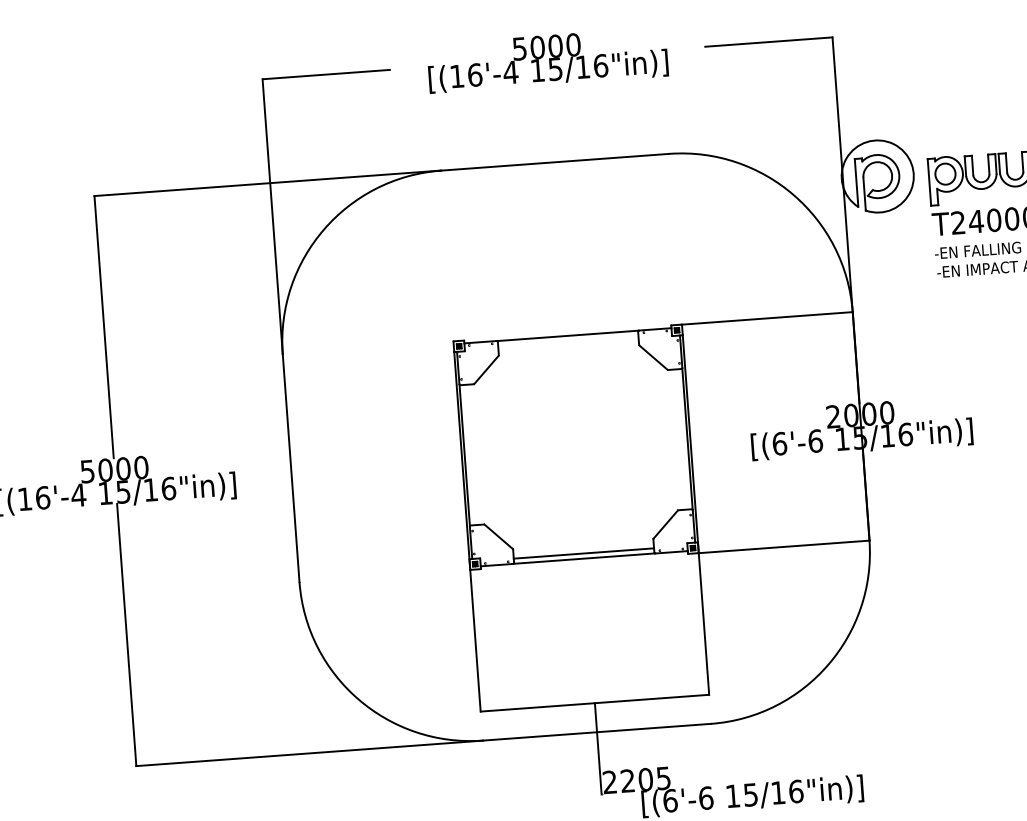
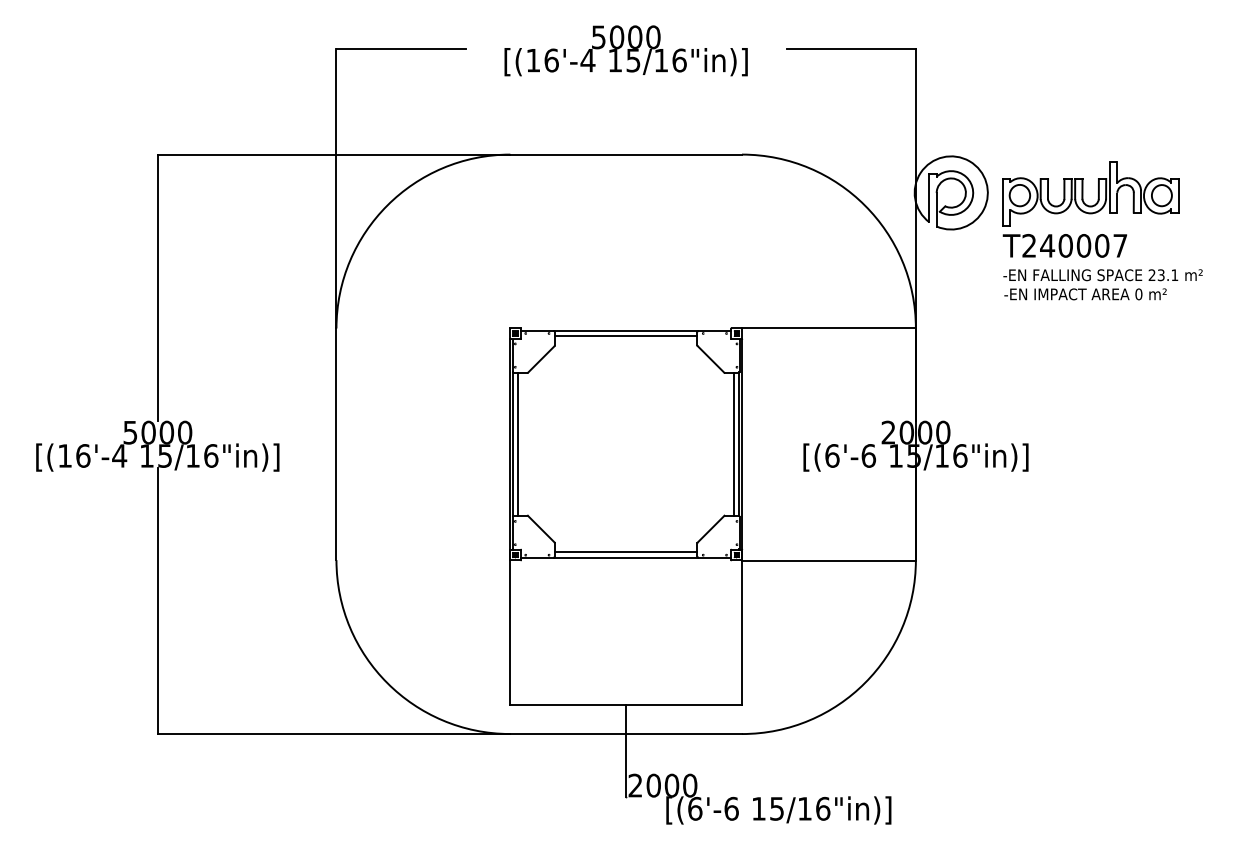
line: (567, 341) -> (625, 336), added
line: (682, 439) -> (734, 444), added
line: (470, 455) -> (518, 444), added
text: (645, 779) -> (671, 785), 2205 -> 2000

